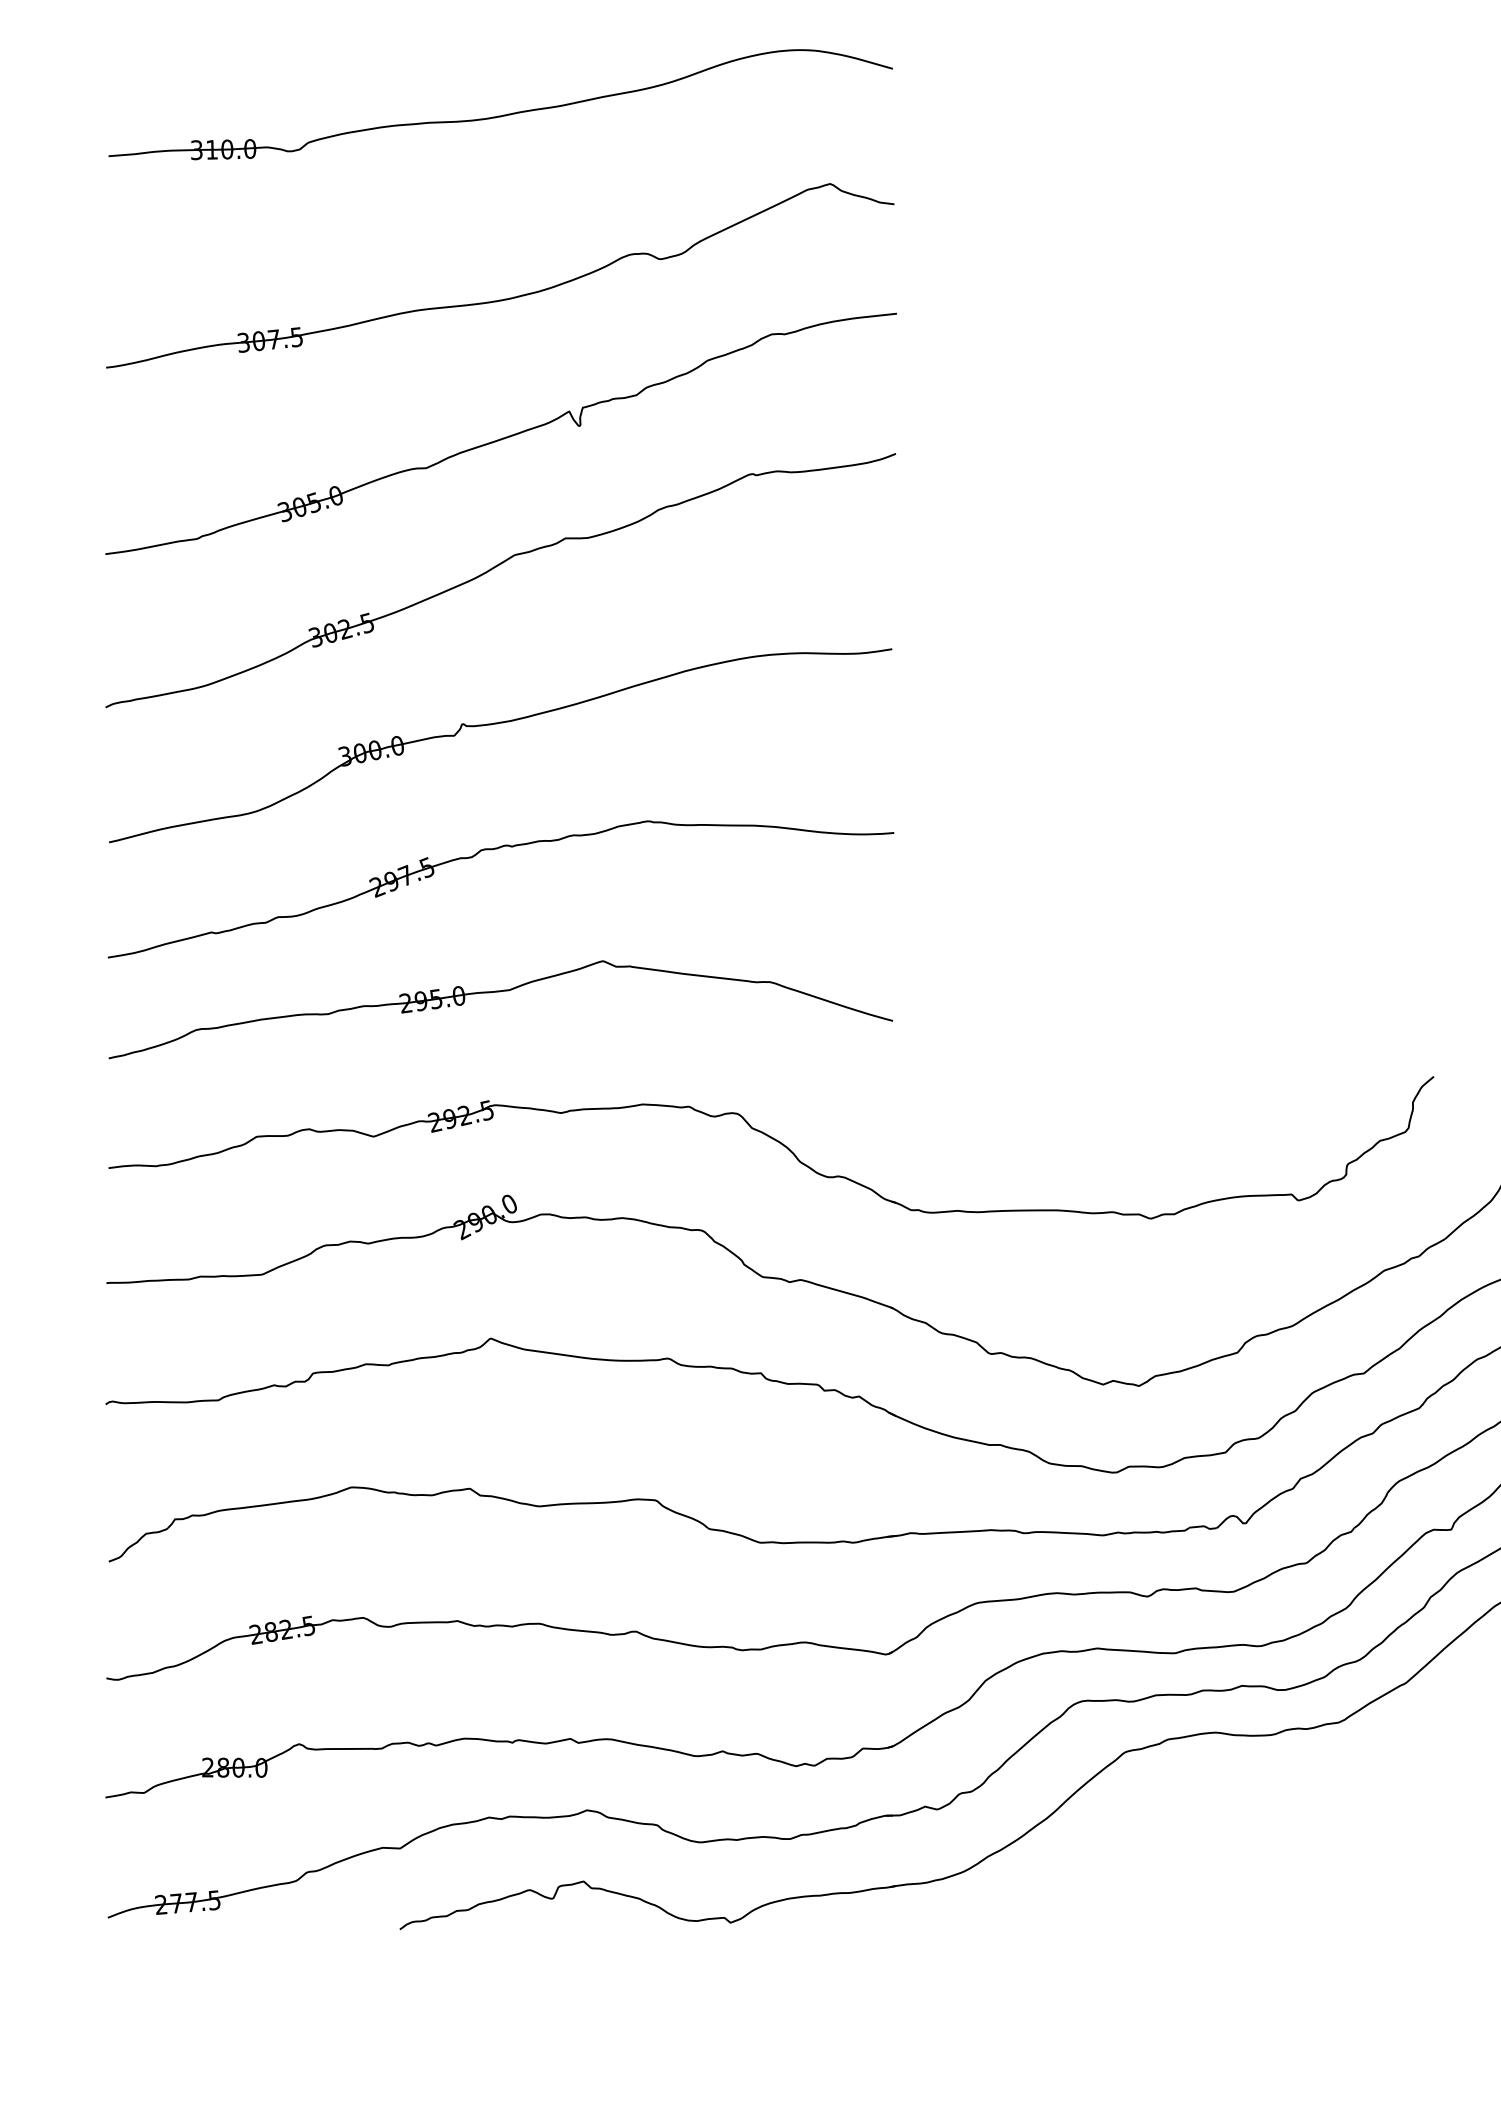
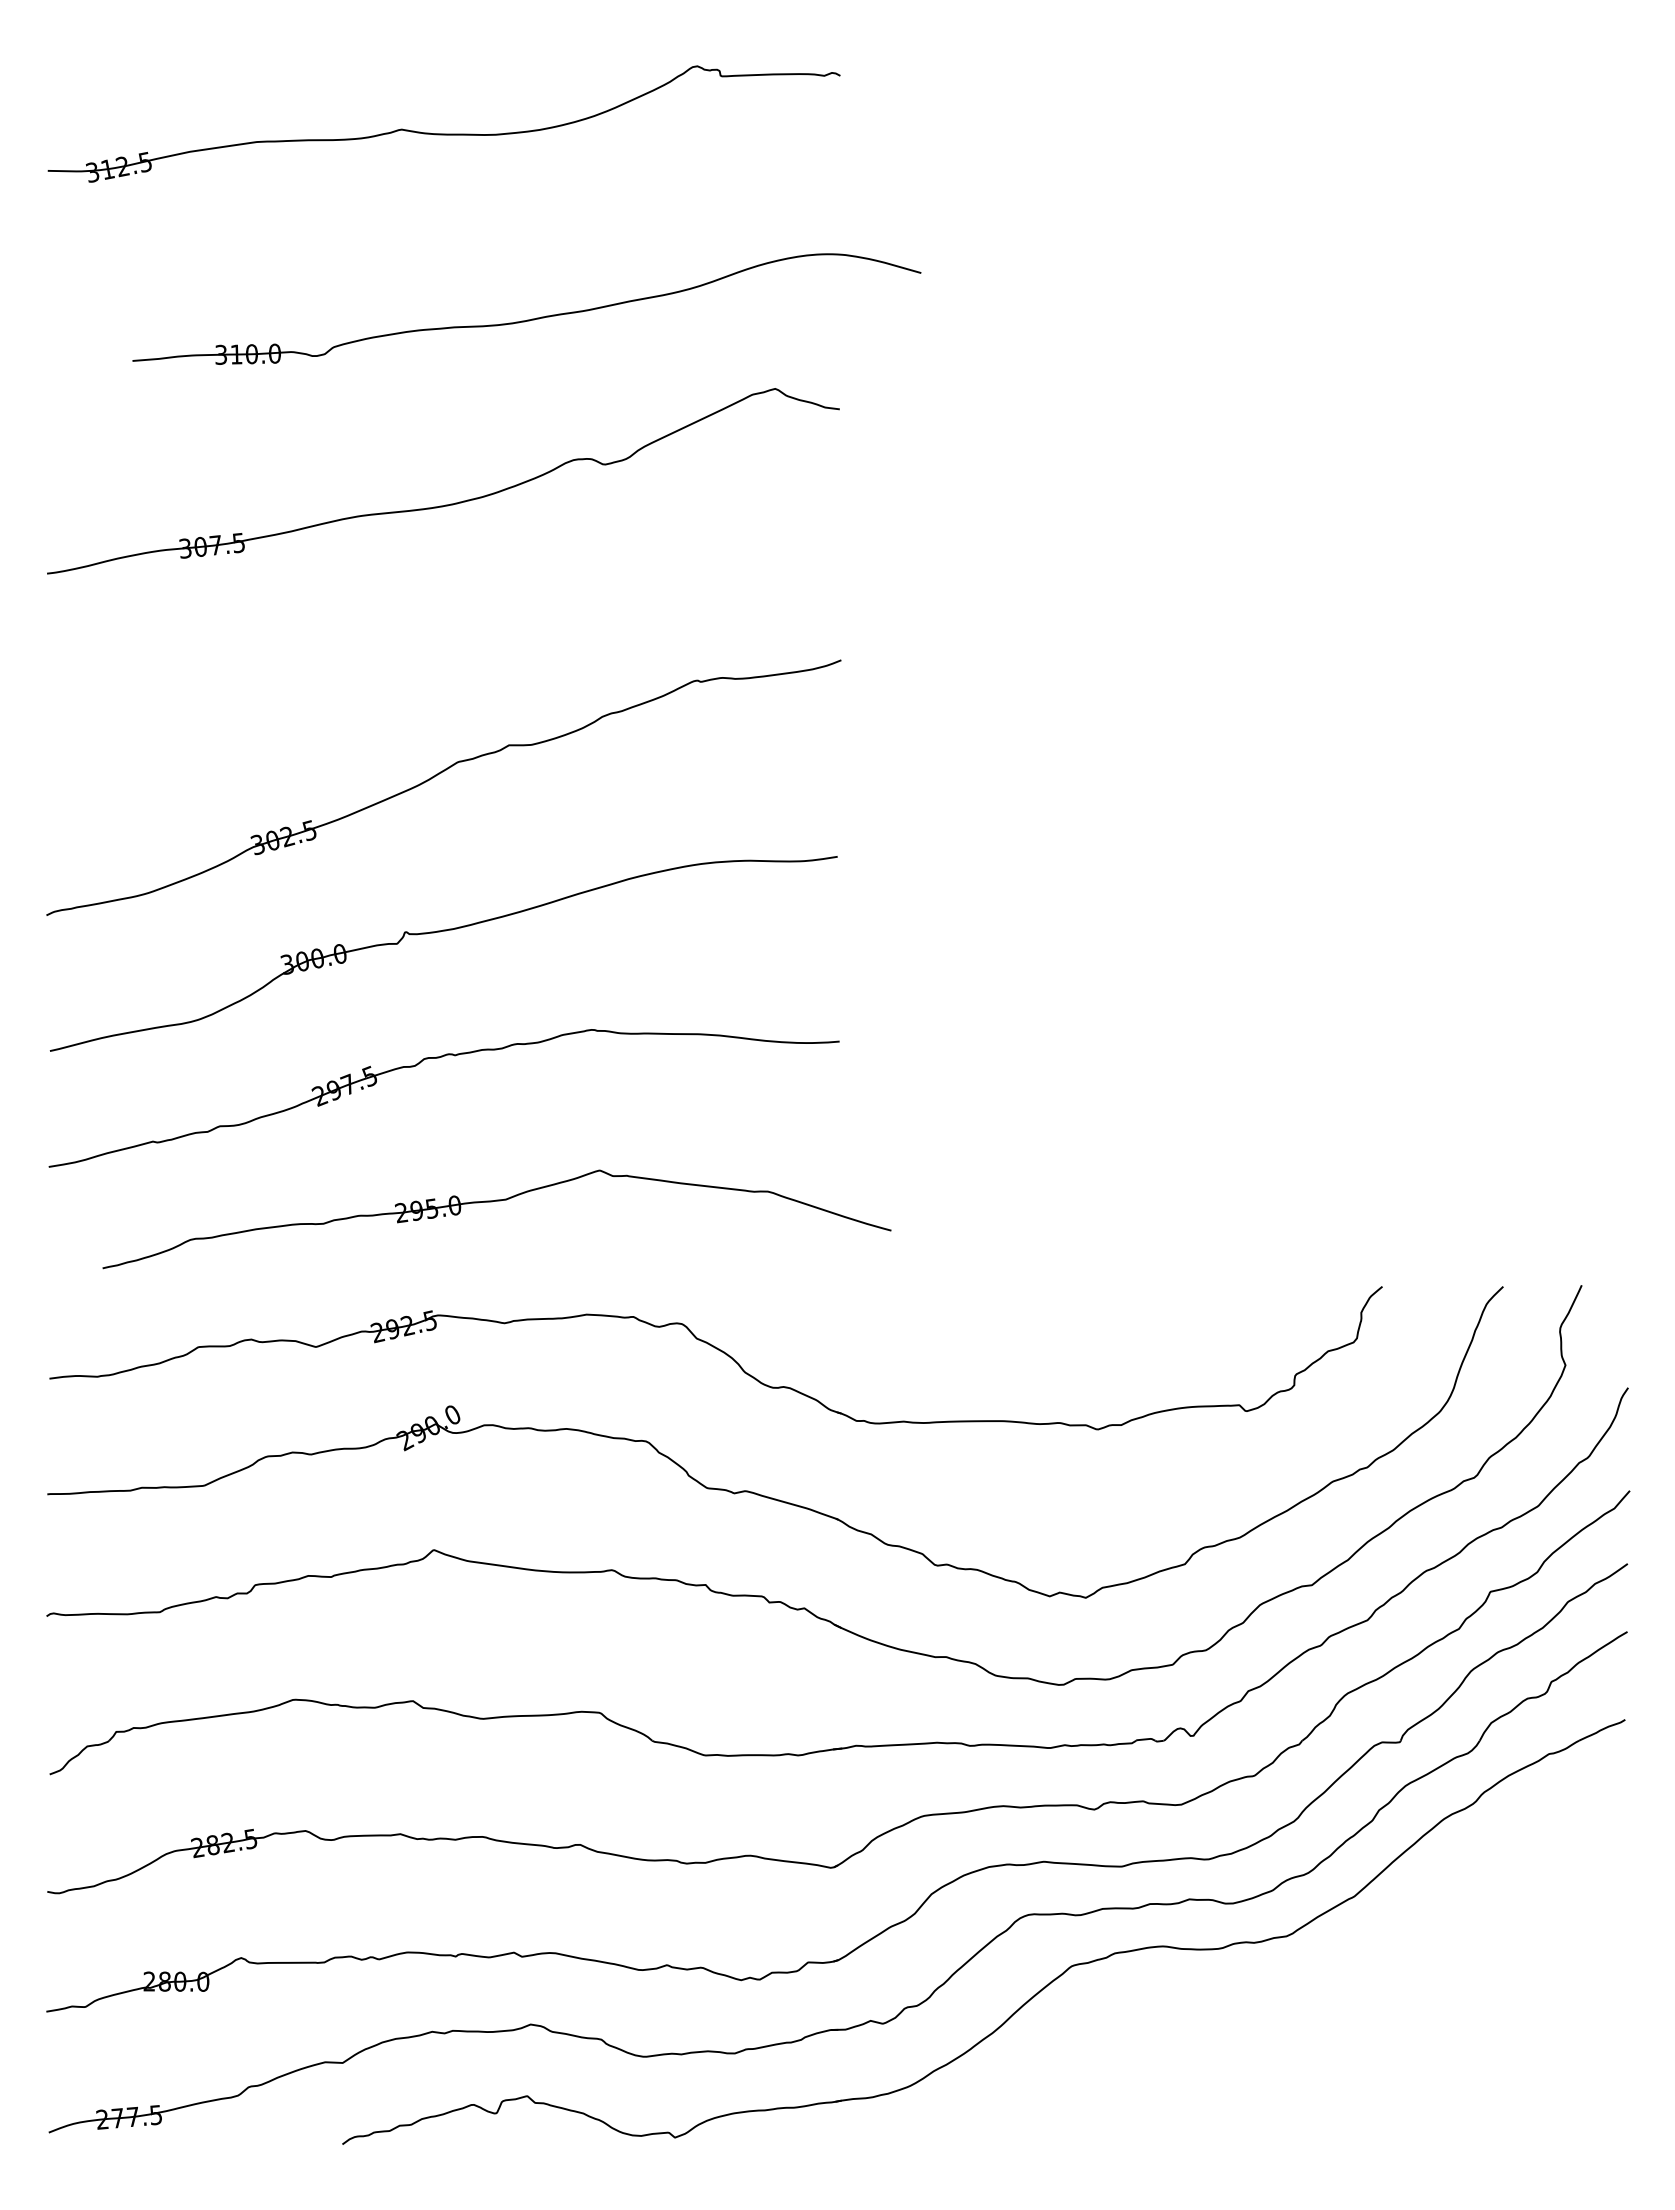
part: (501, 114) -> (527, 319), moved
part: (501, 433) -> (444, 639), removed
part: (496, 992) -> (492, 1202), moved

